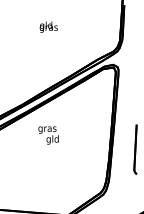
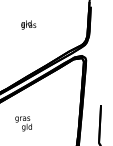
text: (48, 135) -> (23, 123), moved

